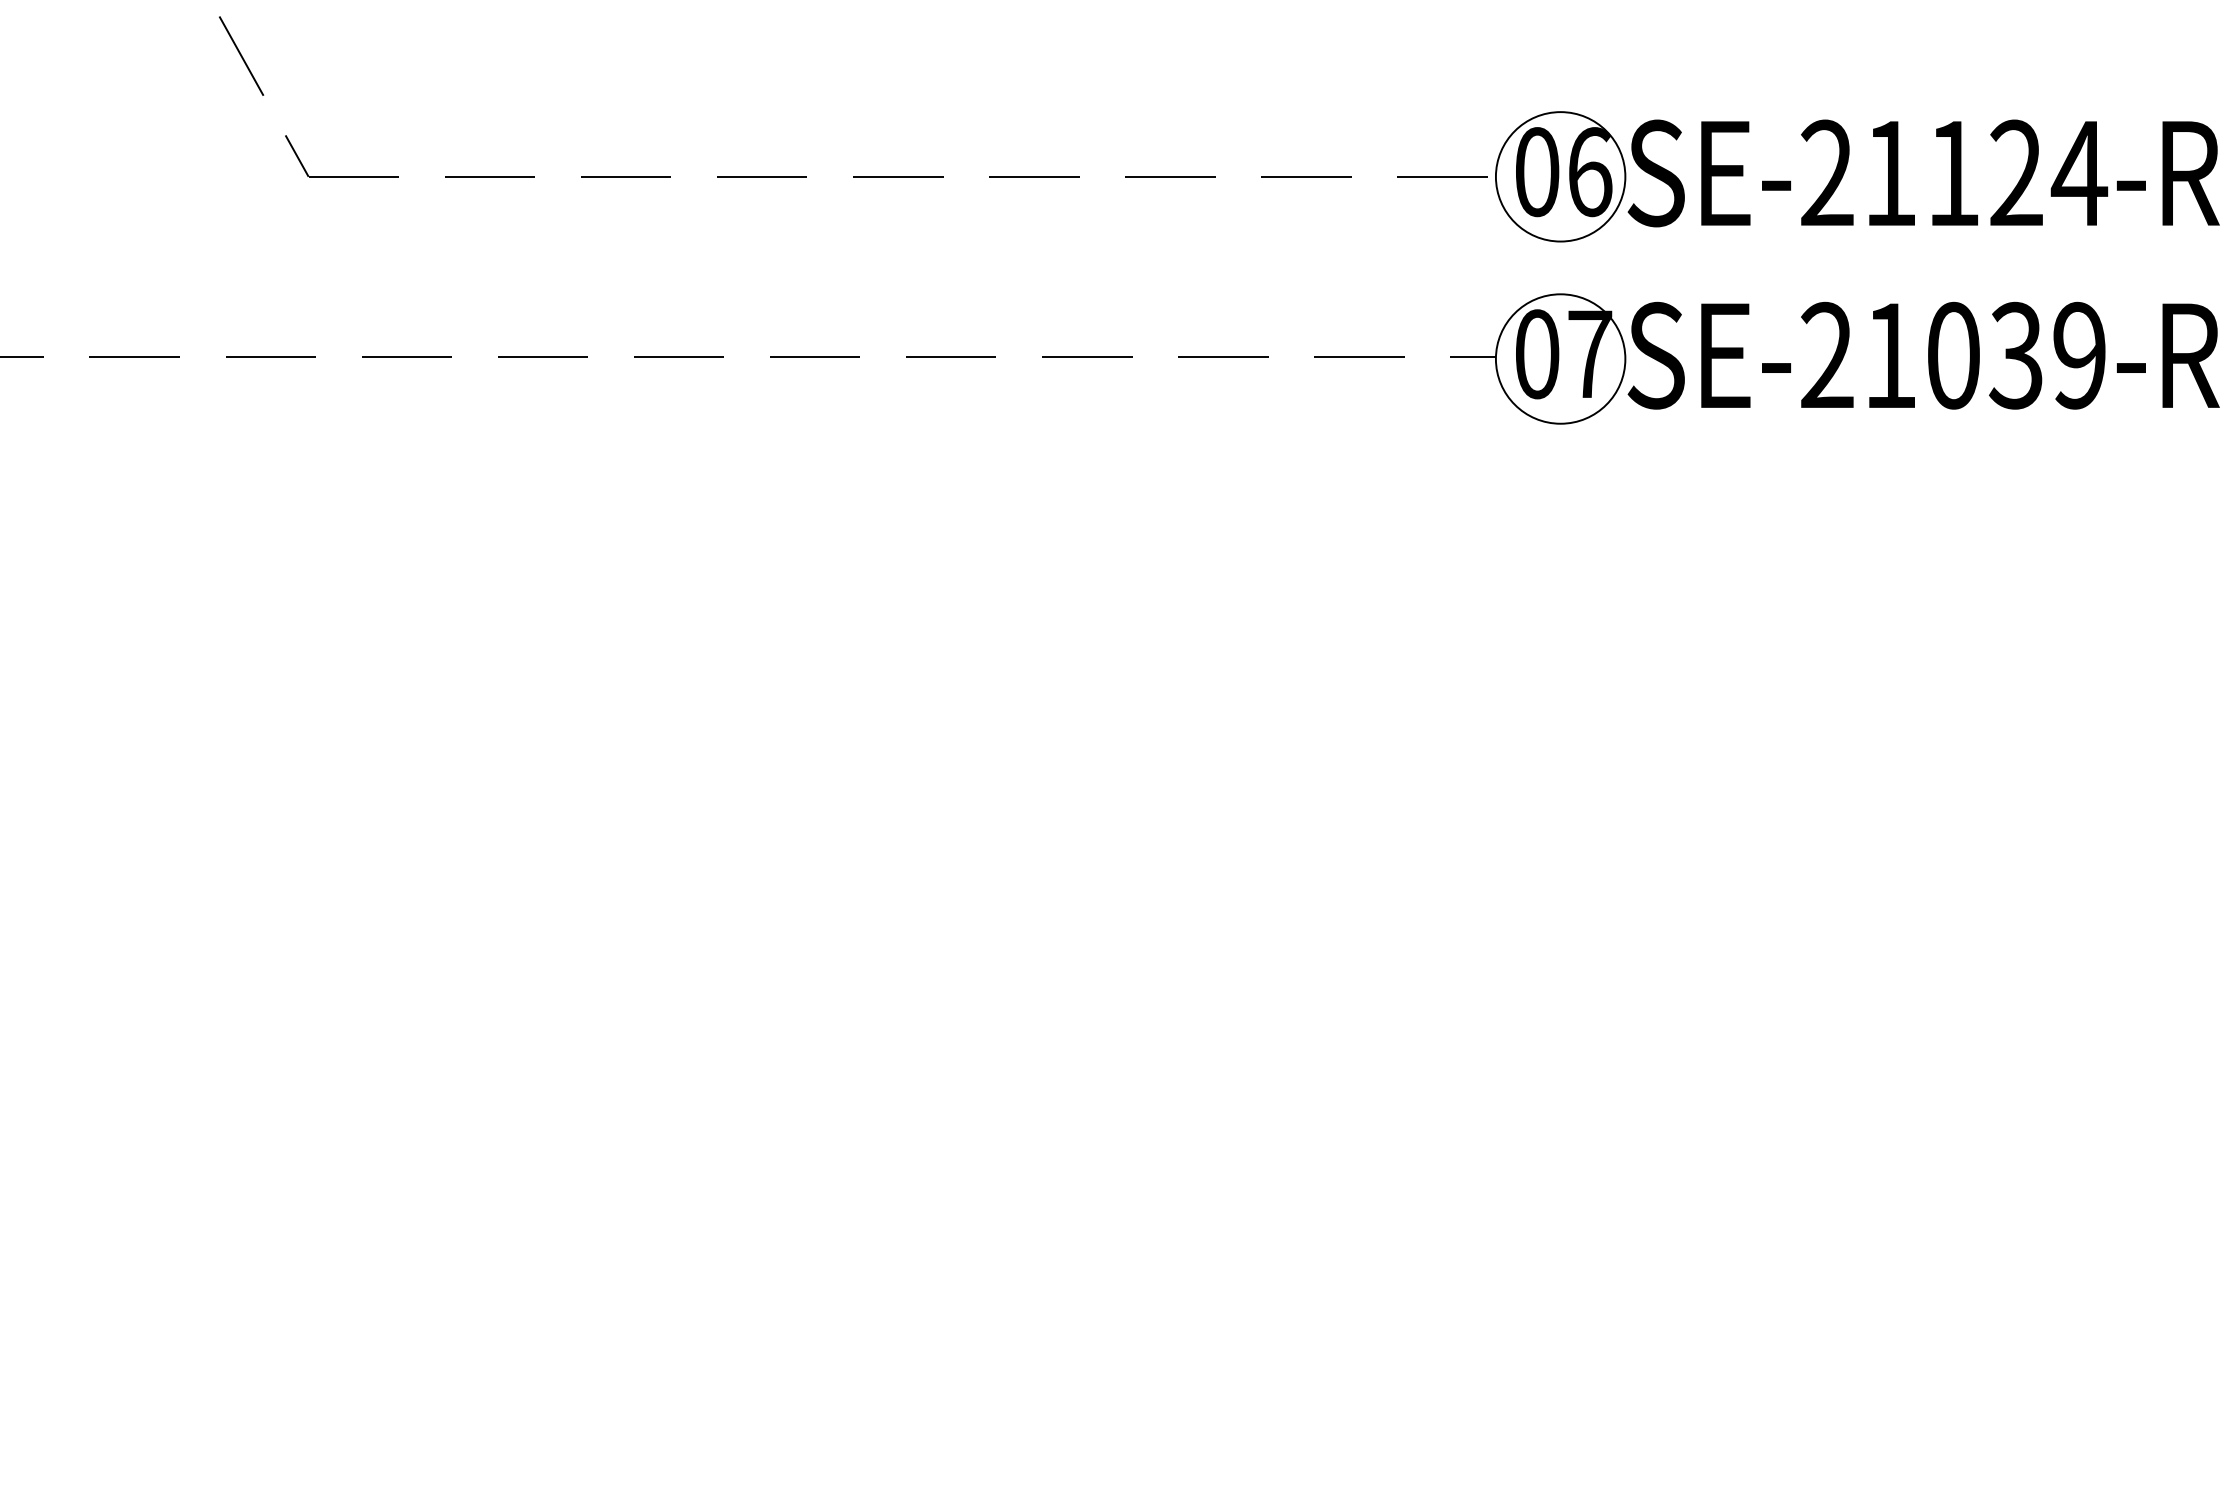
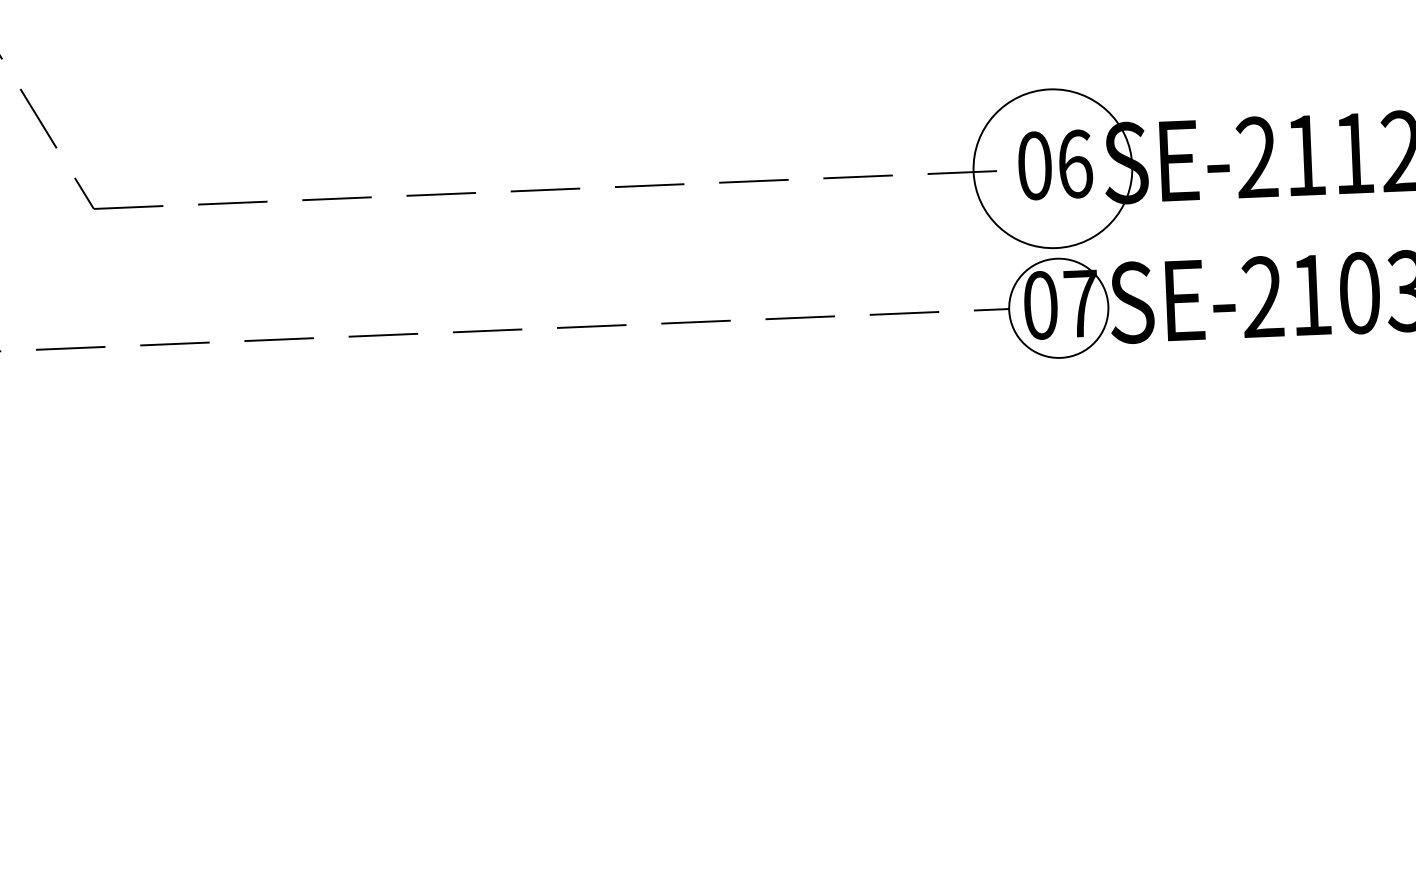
circle: (1560, 176) -> (1052, 168), size x1.6

